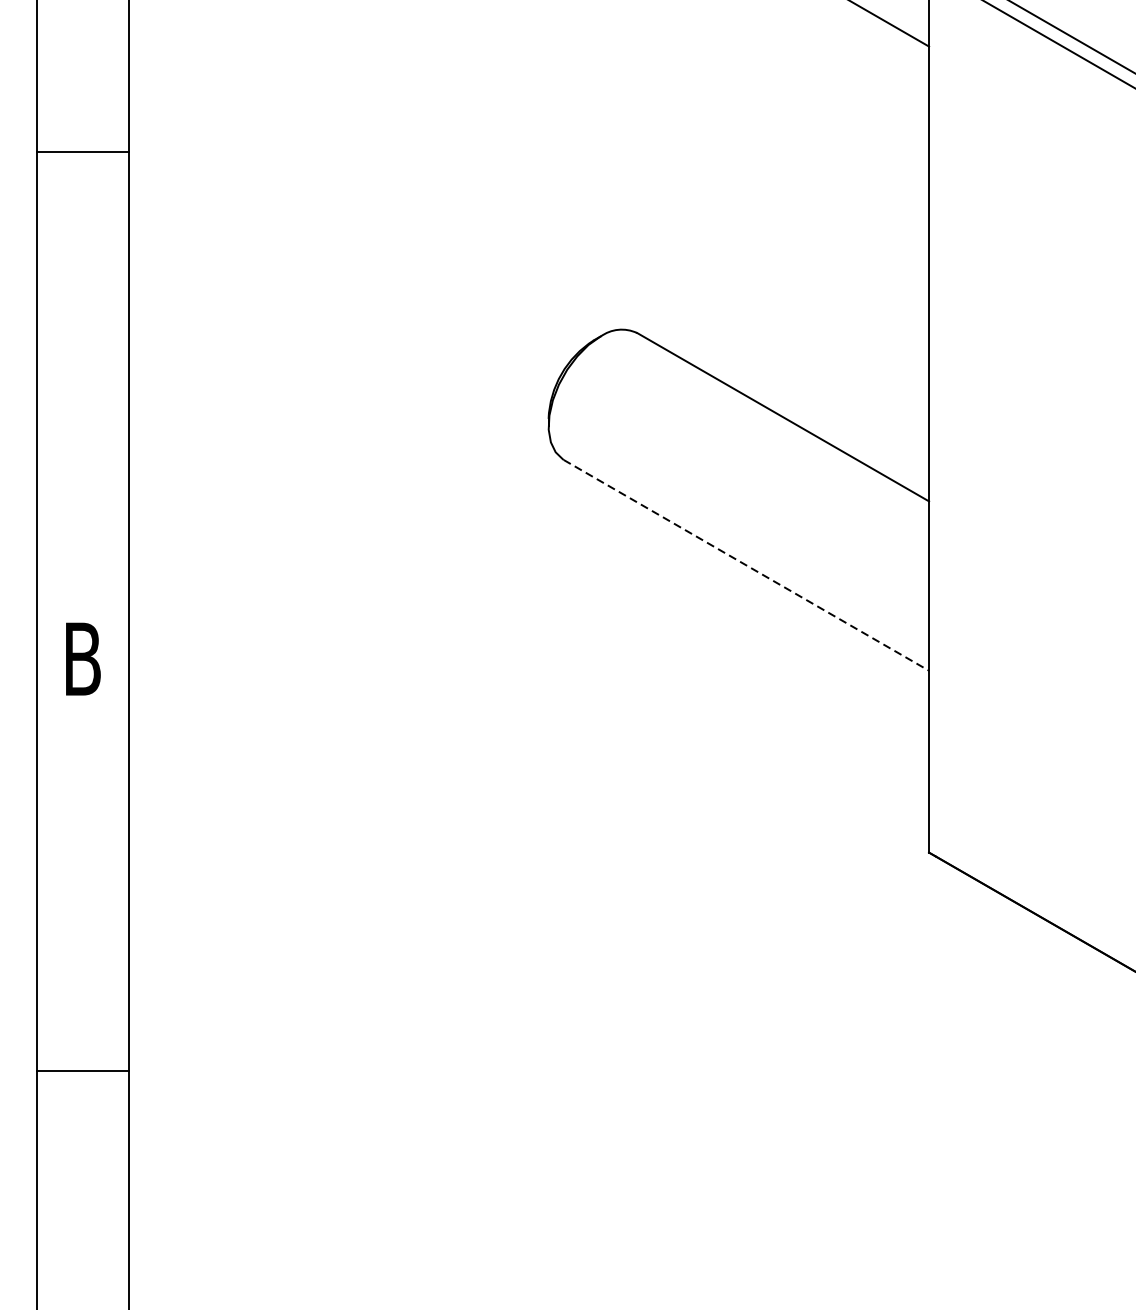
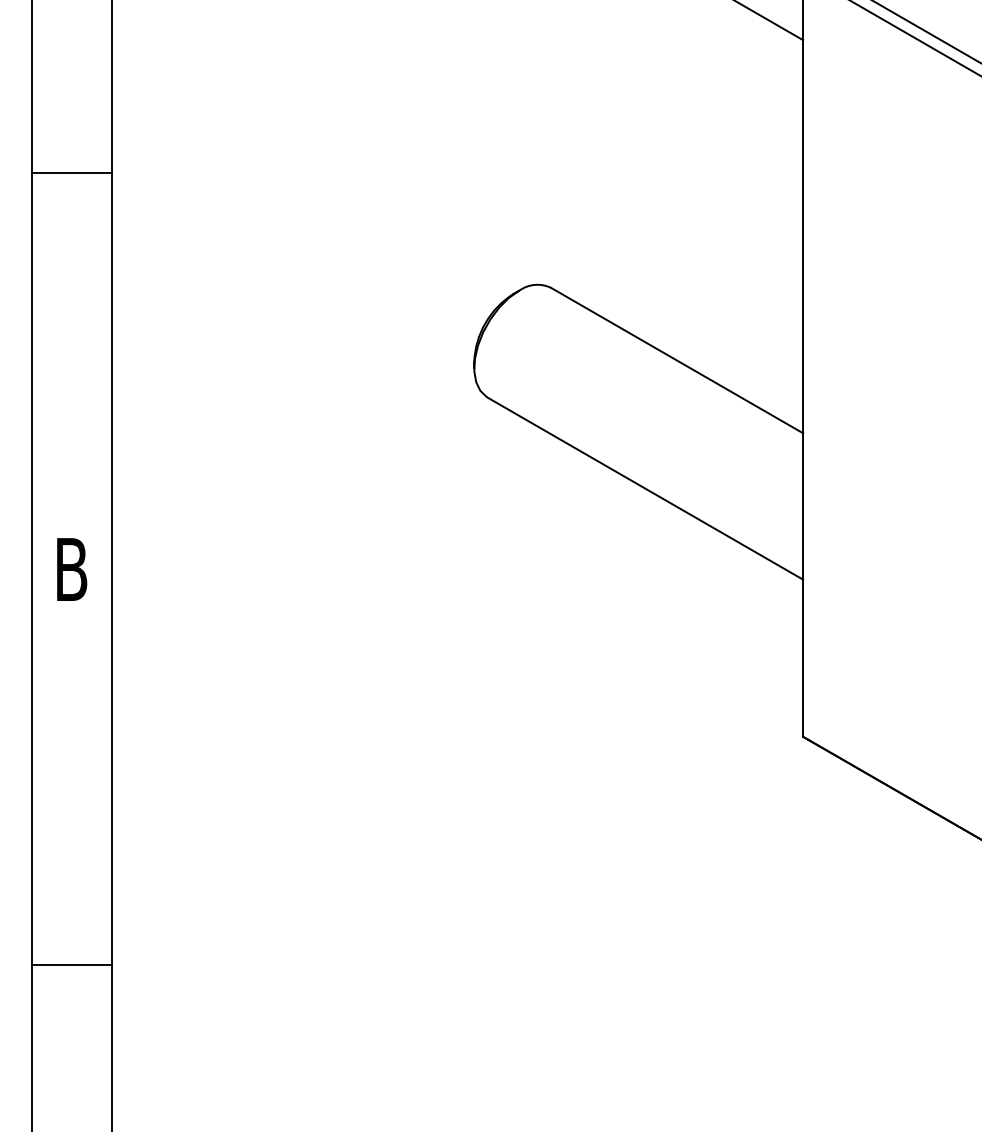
line: (82, 152) -> (71, 173), moved
line: (746, 565) -> (645, 488), dashed -> solid
line: (82, 1070) -> (71, 965), moved

